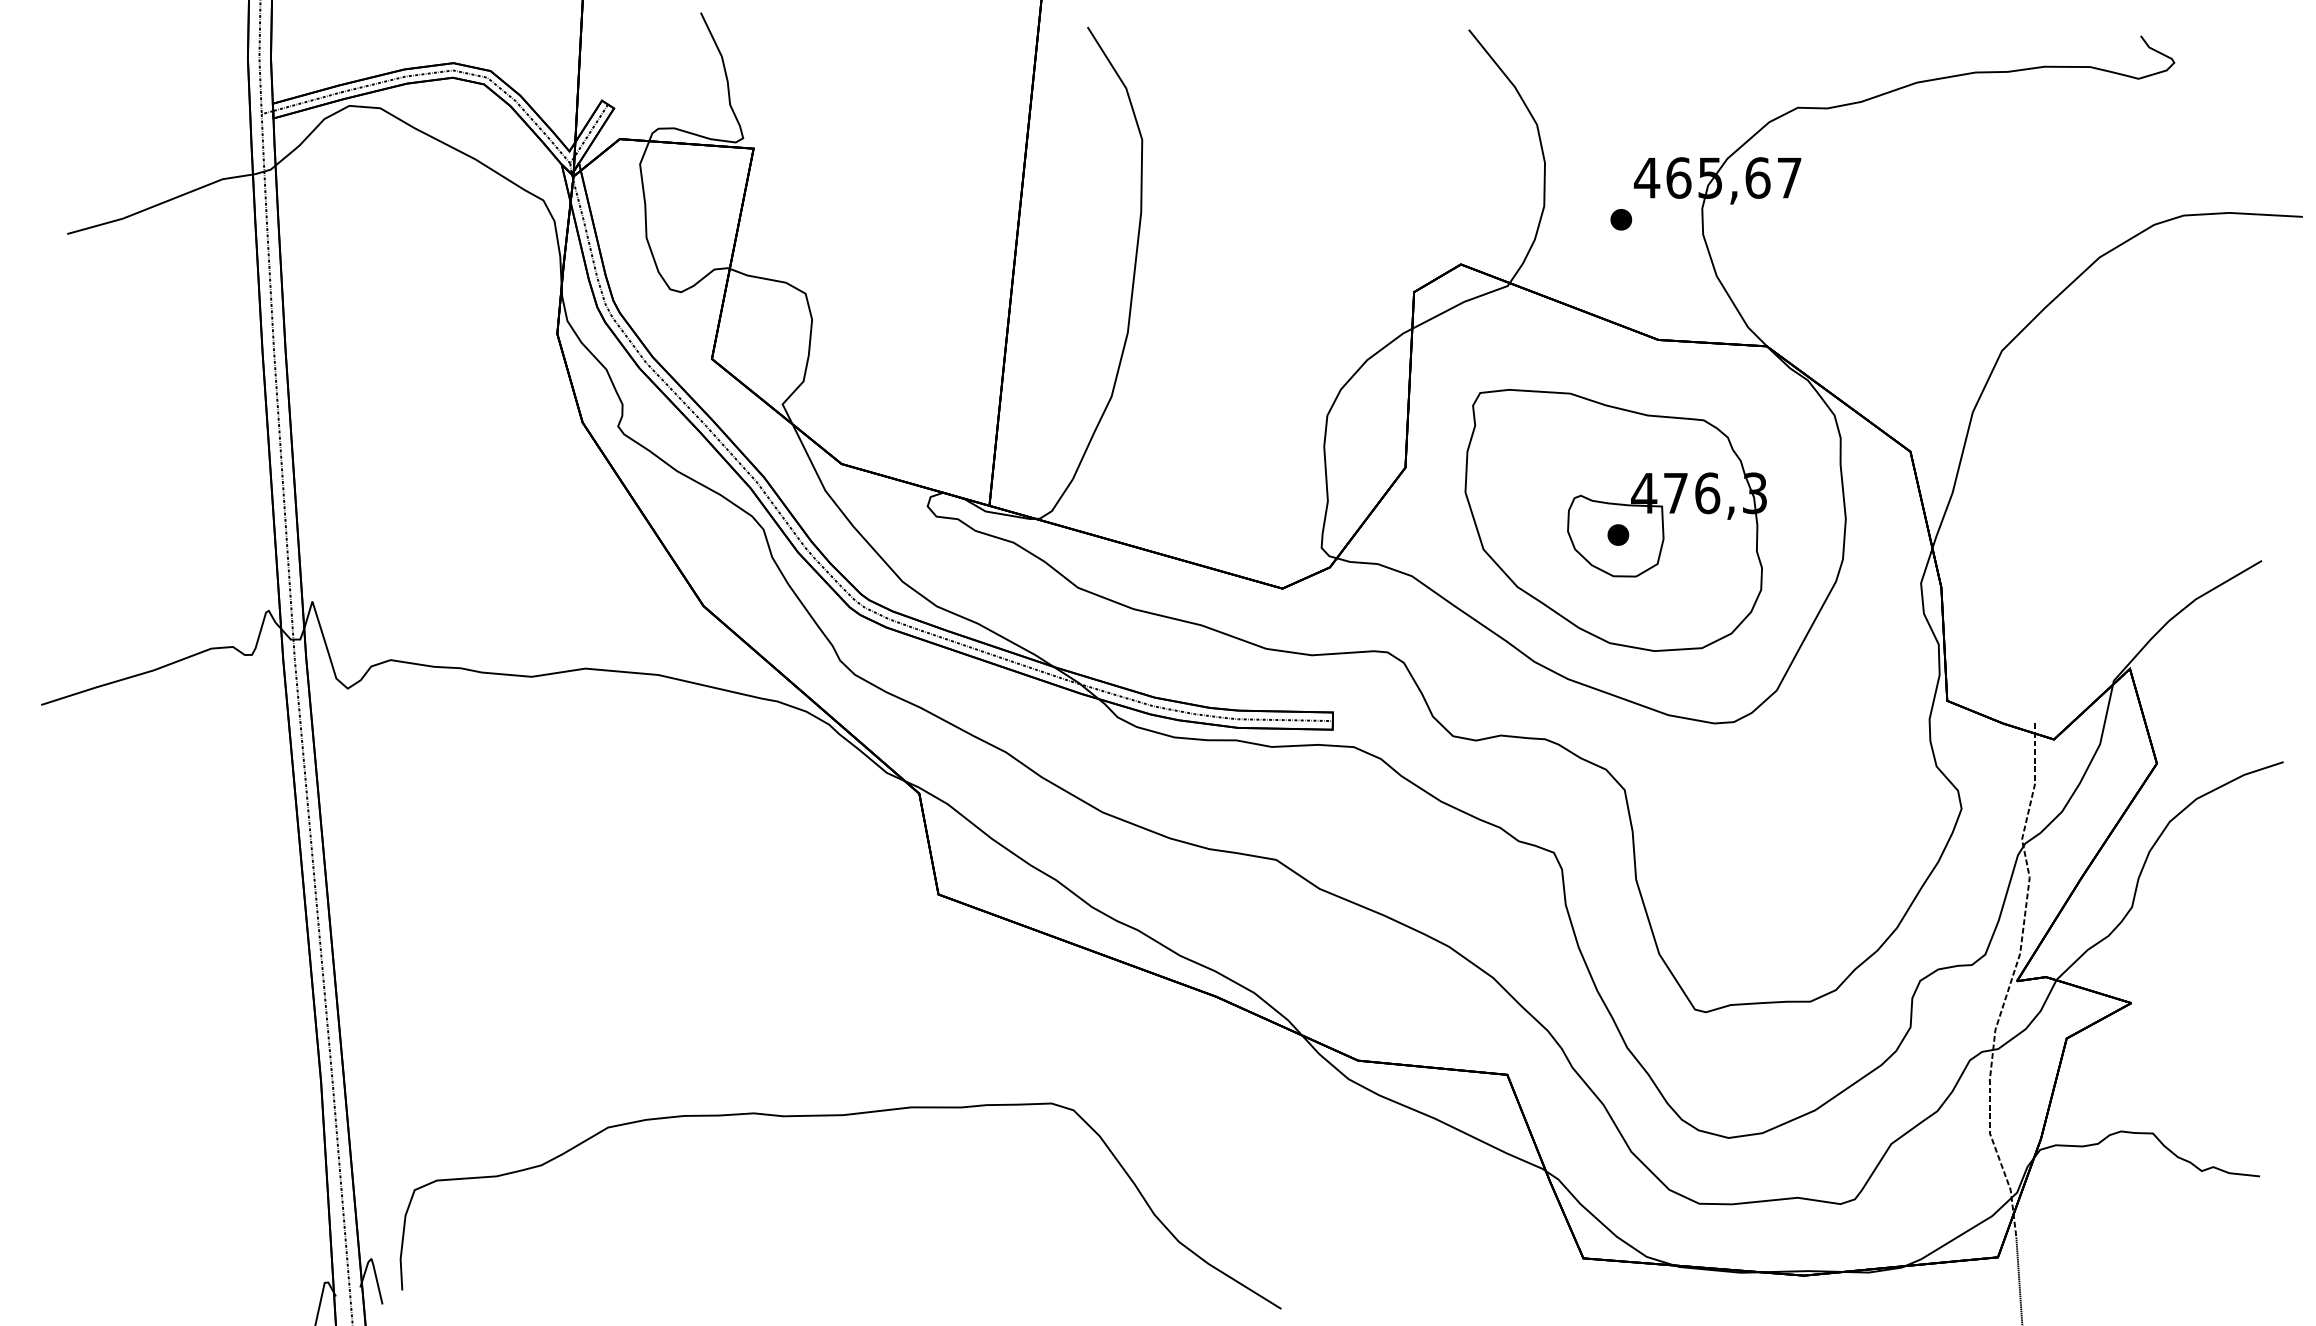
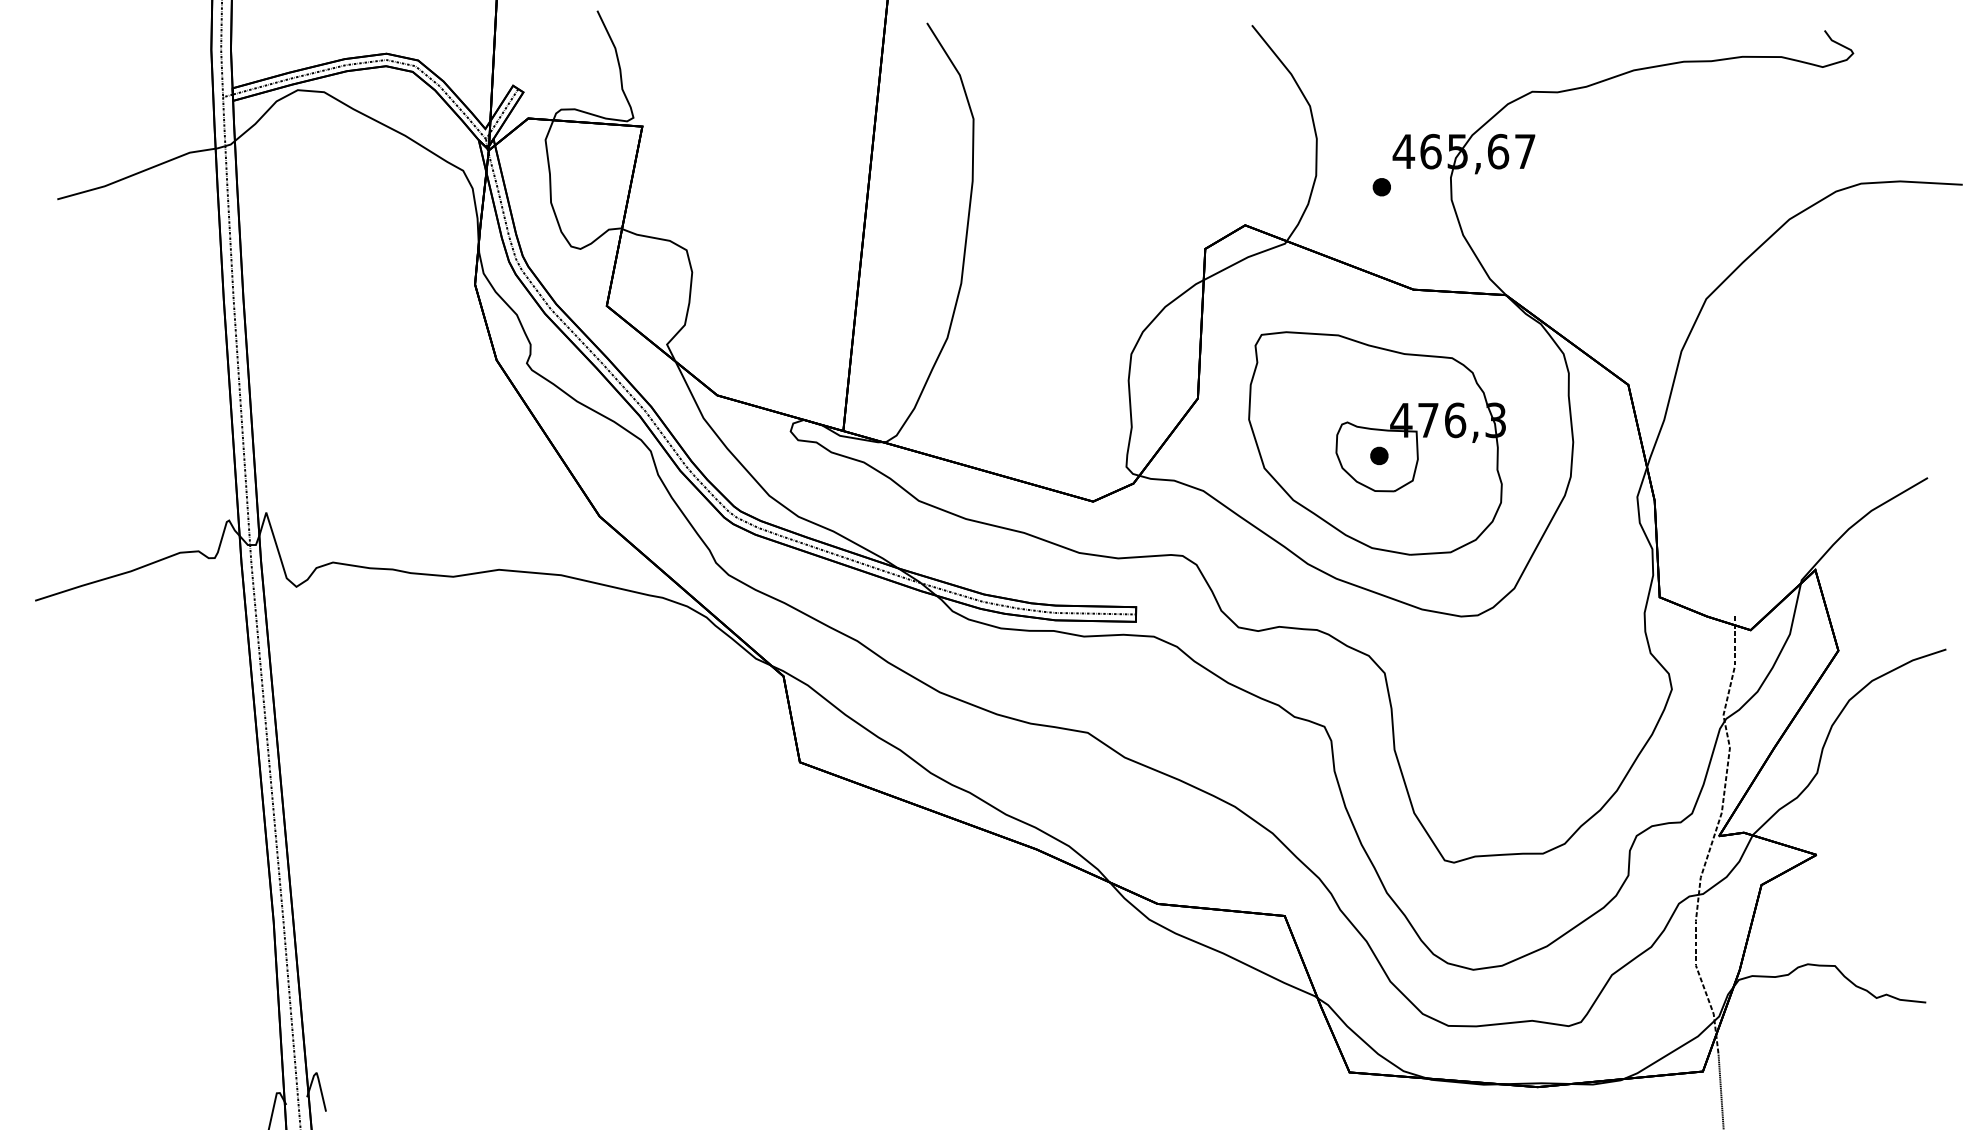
curve: (840, 1116) -> (716, 951), removed

